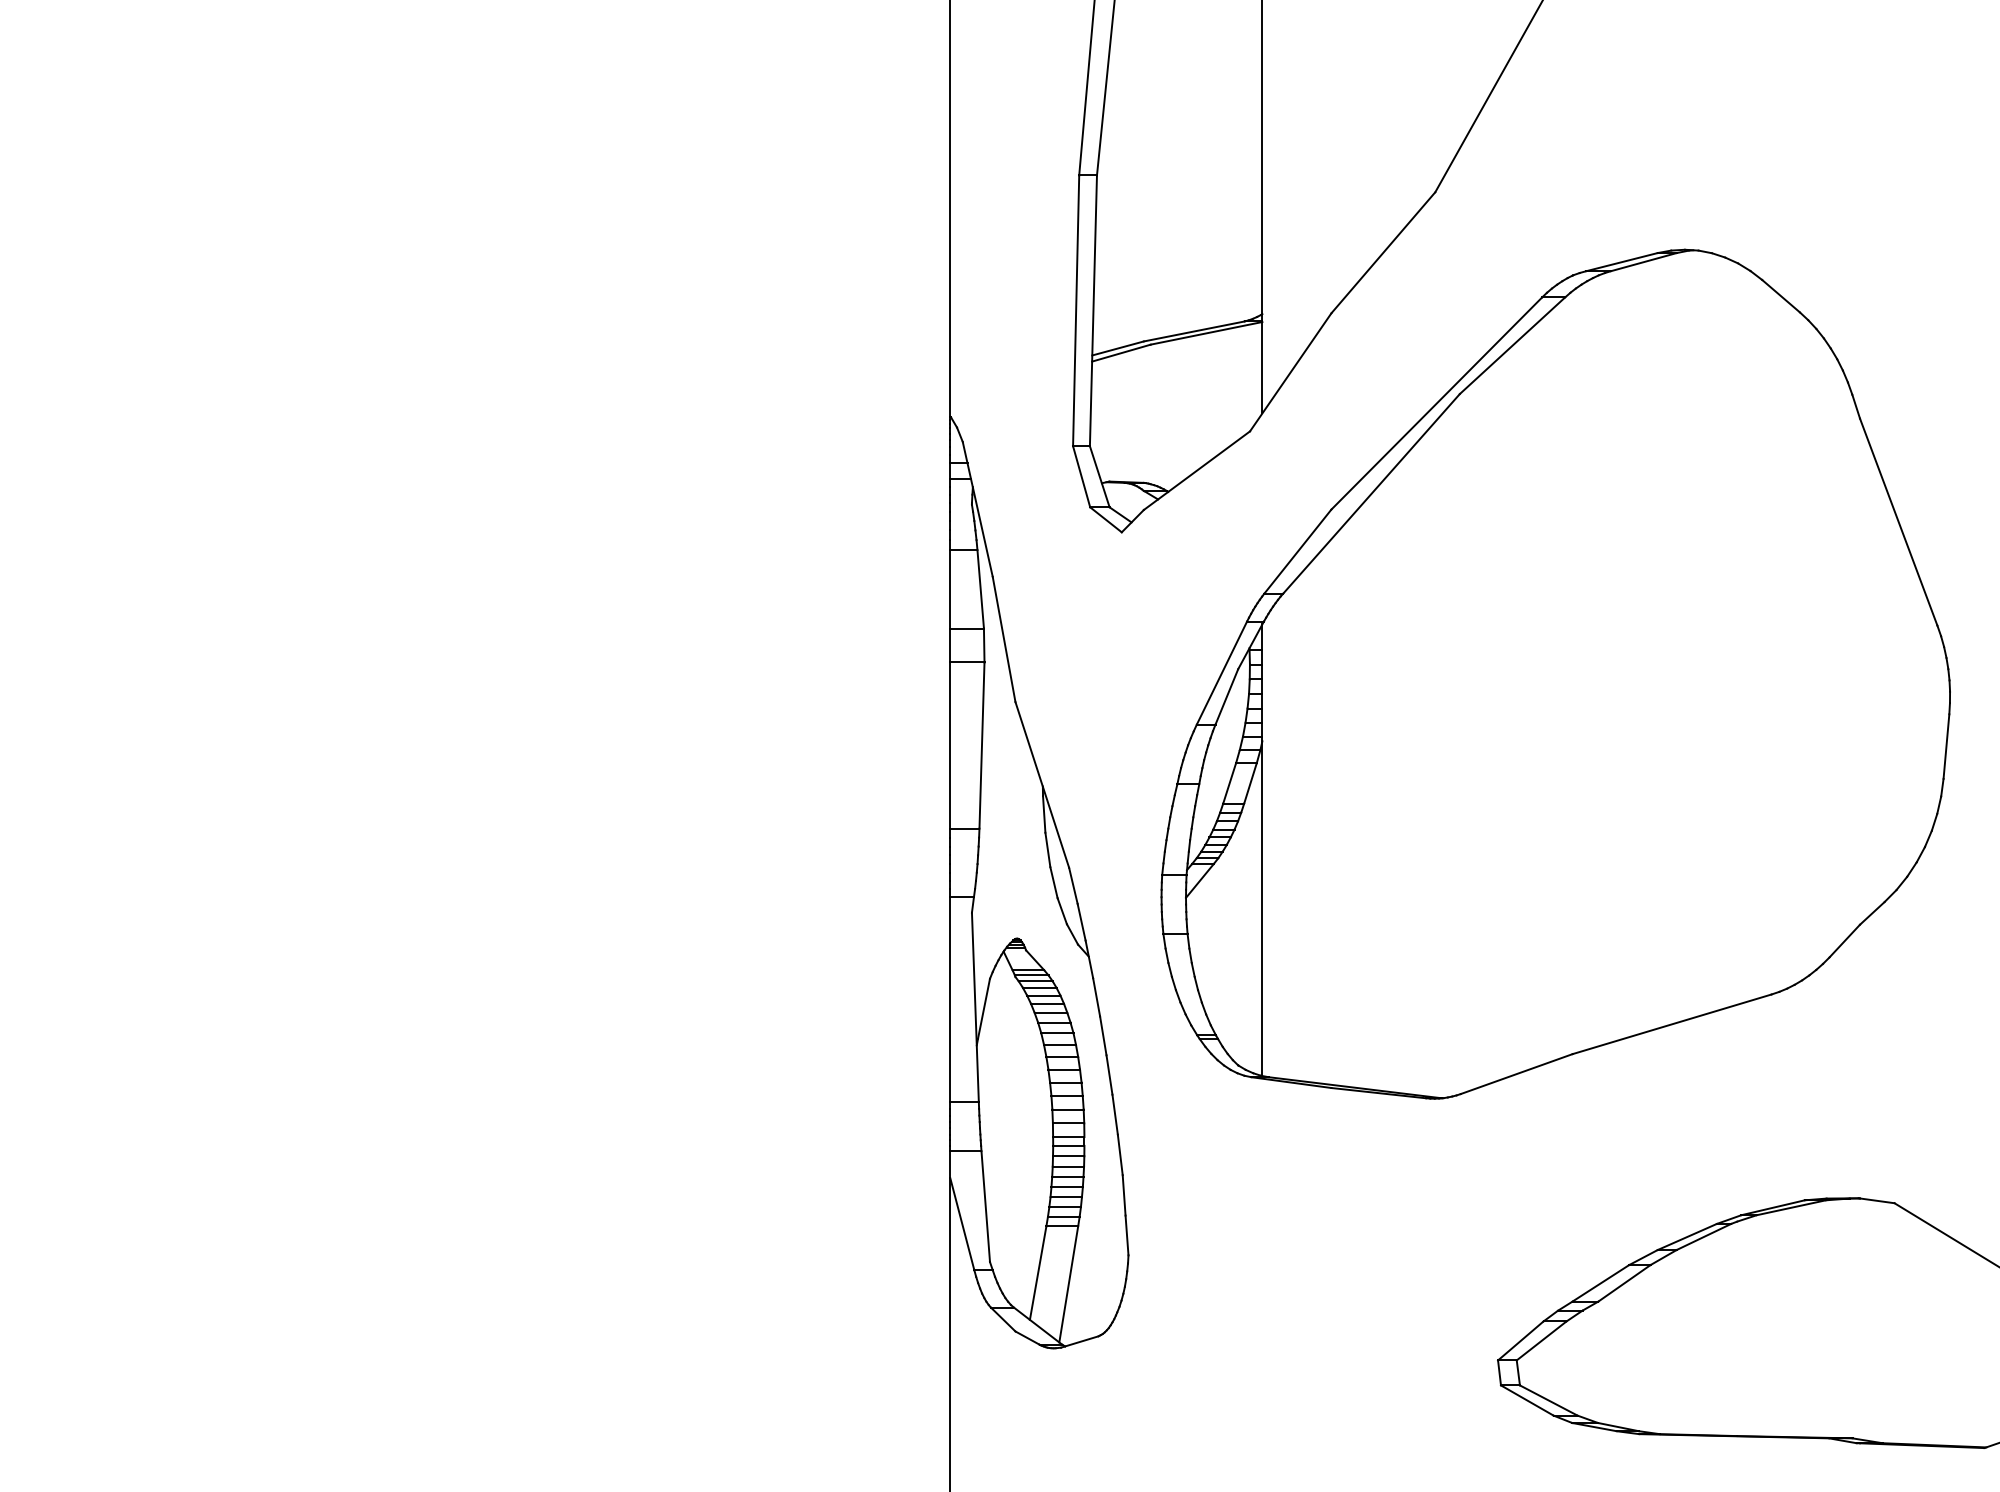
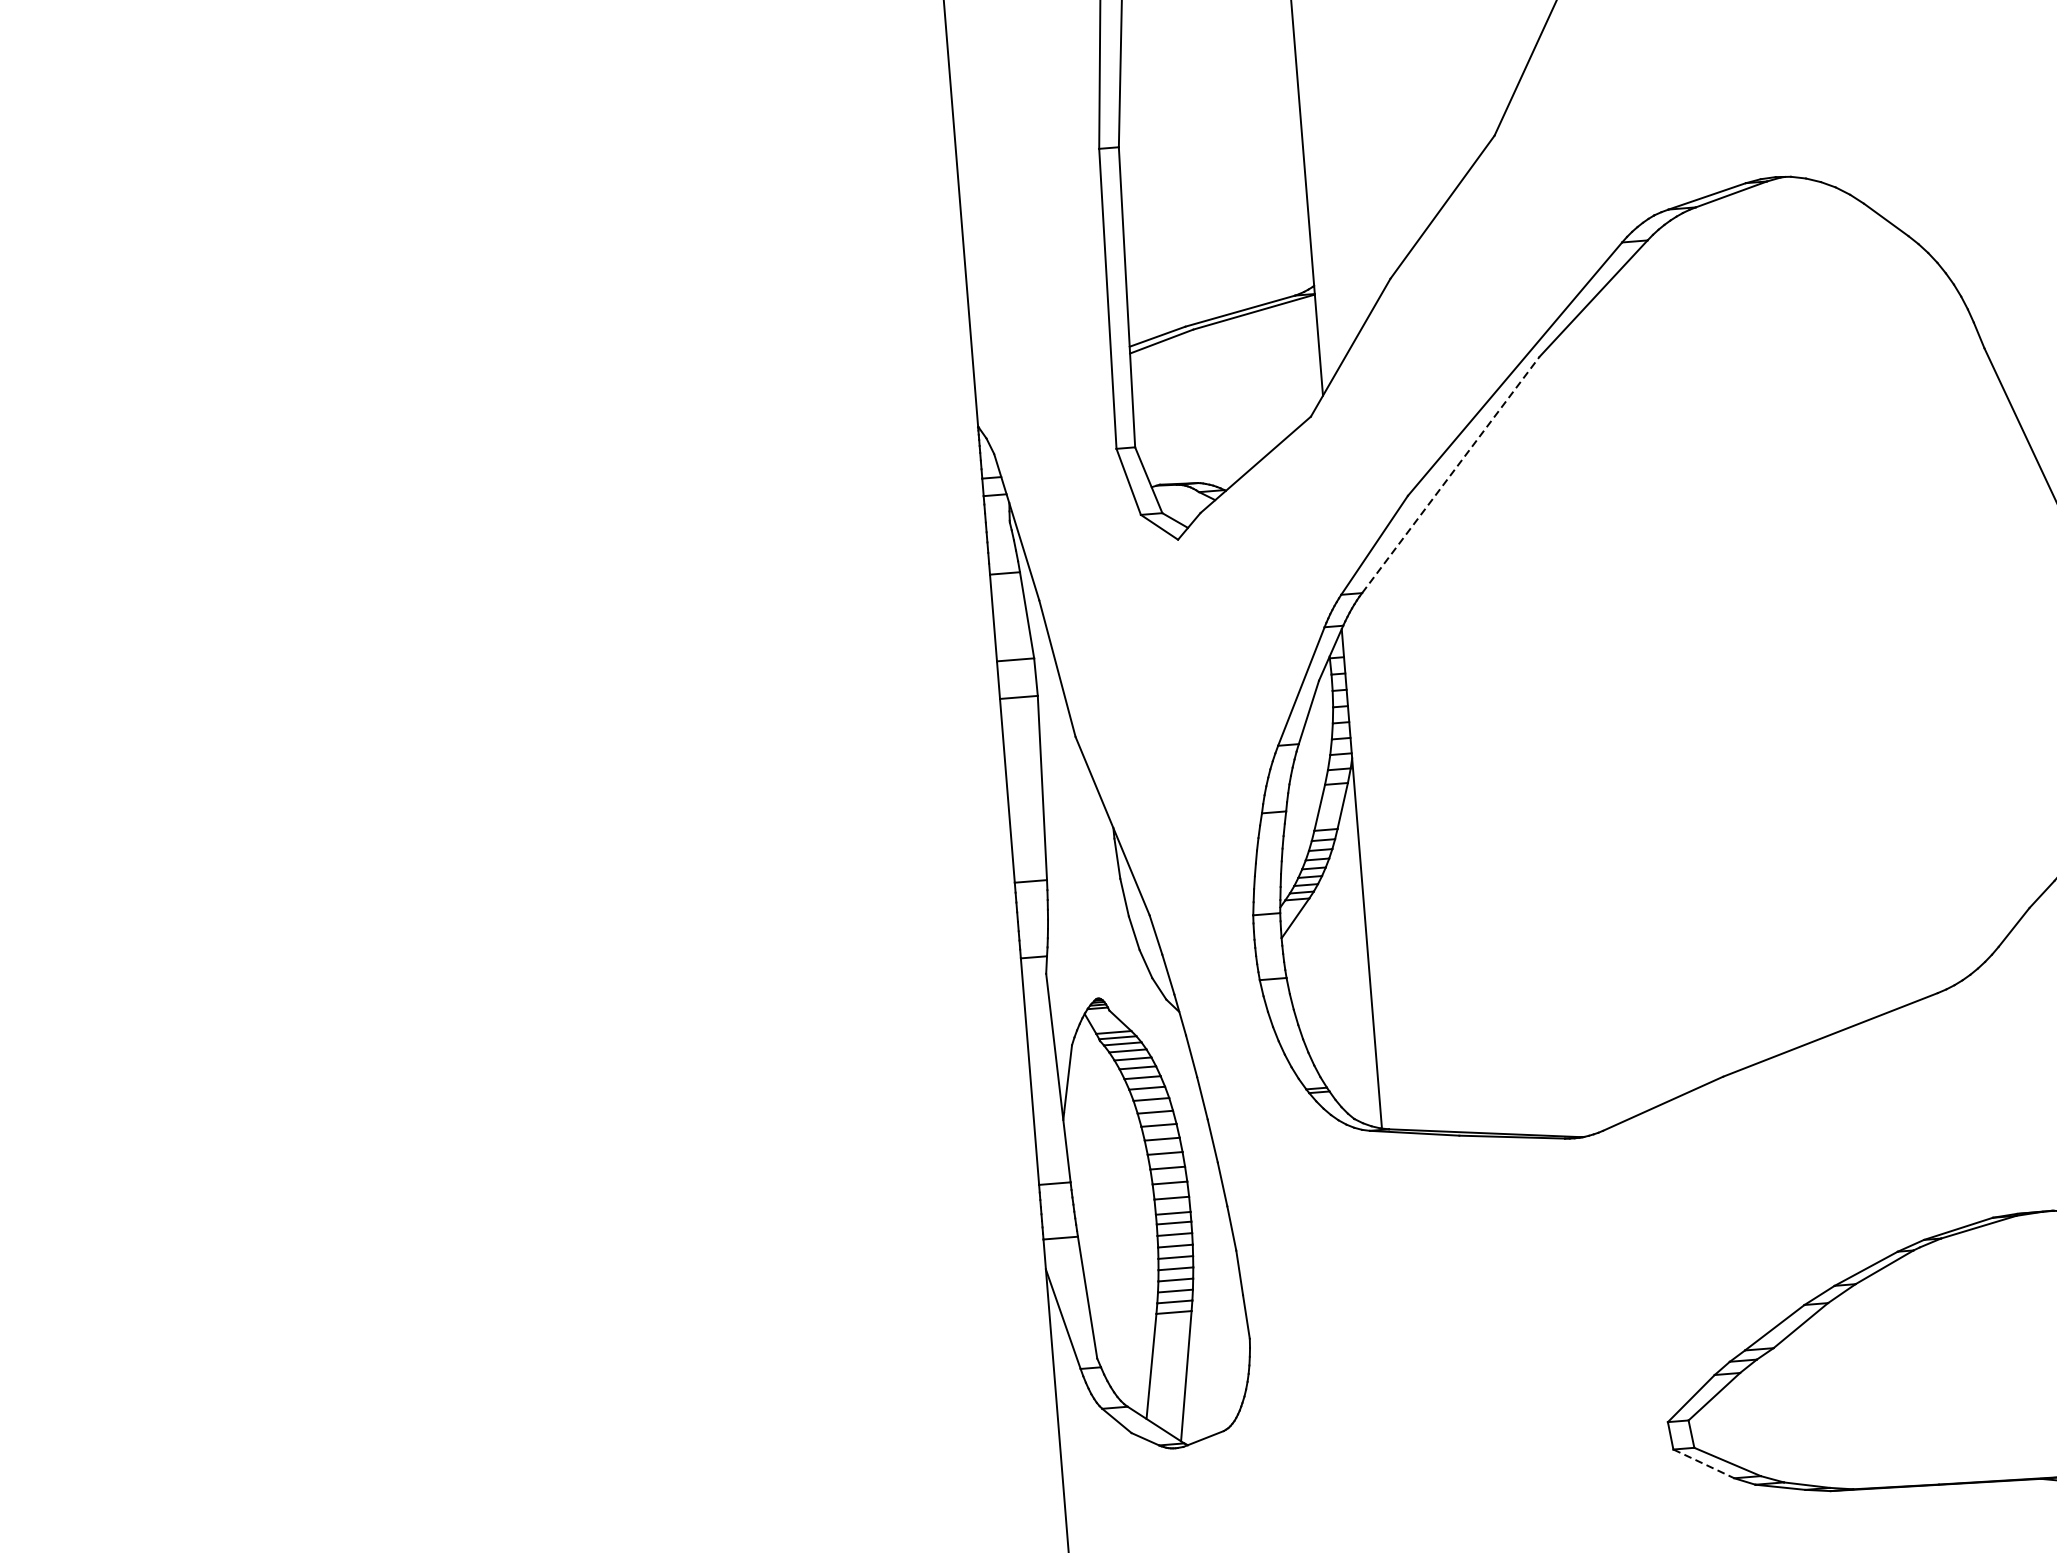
line: (1371, 493) -> (1450, 474), solid -> dashed
line: (1527, 1400) -> (1704, 1463), solid -> dashed

